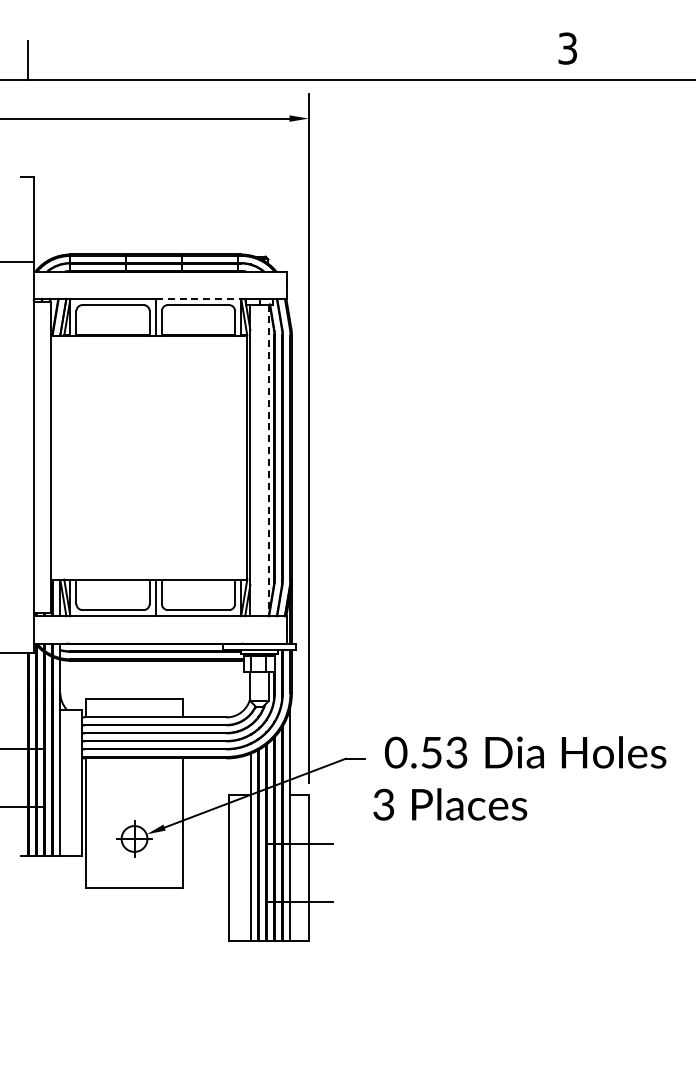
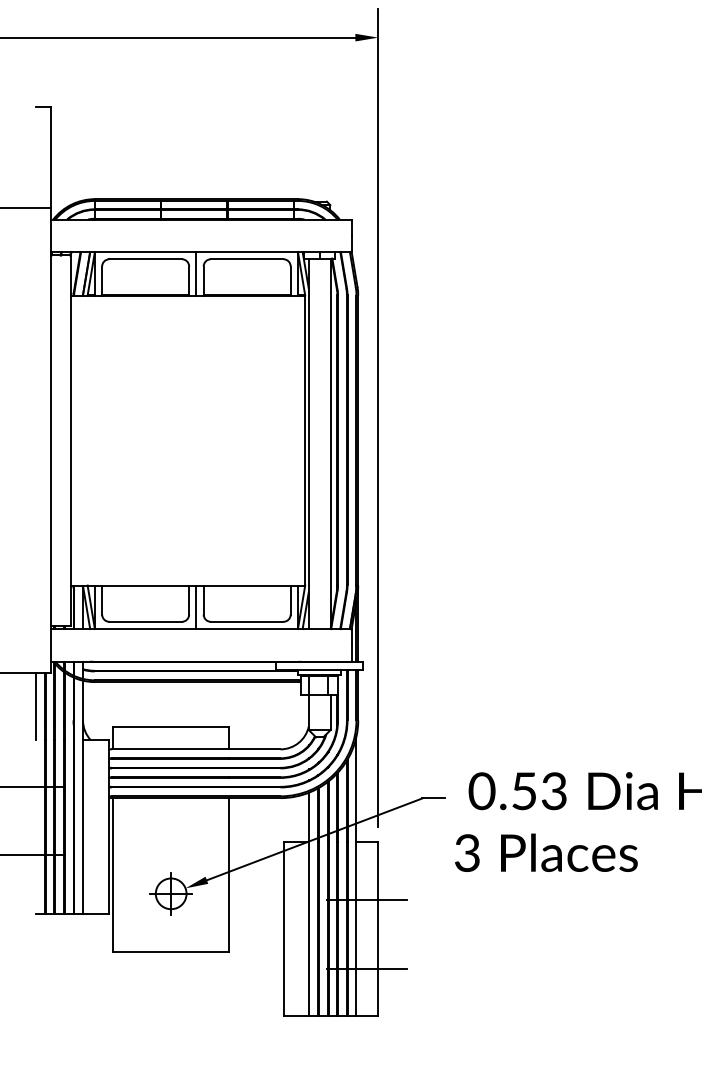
line: (198, 298) -> (247, 251), dashed -> solid
line: (268, 460) -> (330, 444), dashed -> solid
line: (20, 680) -> (35, 705), added

